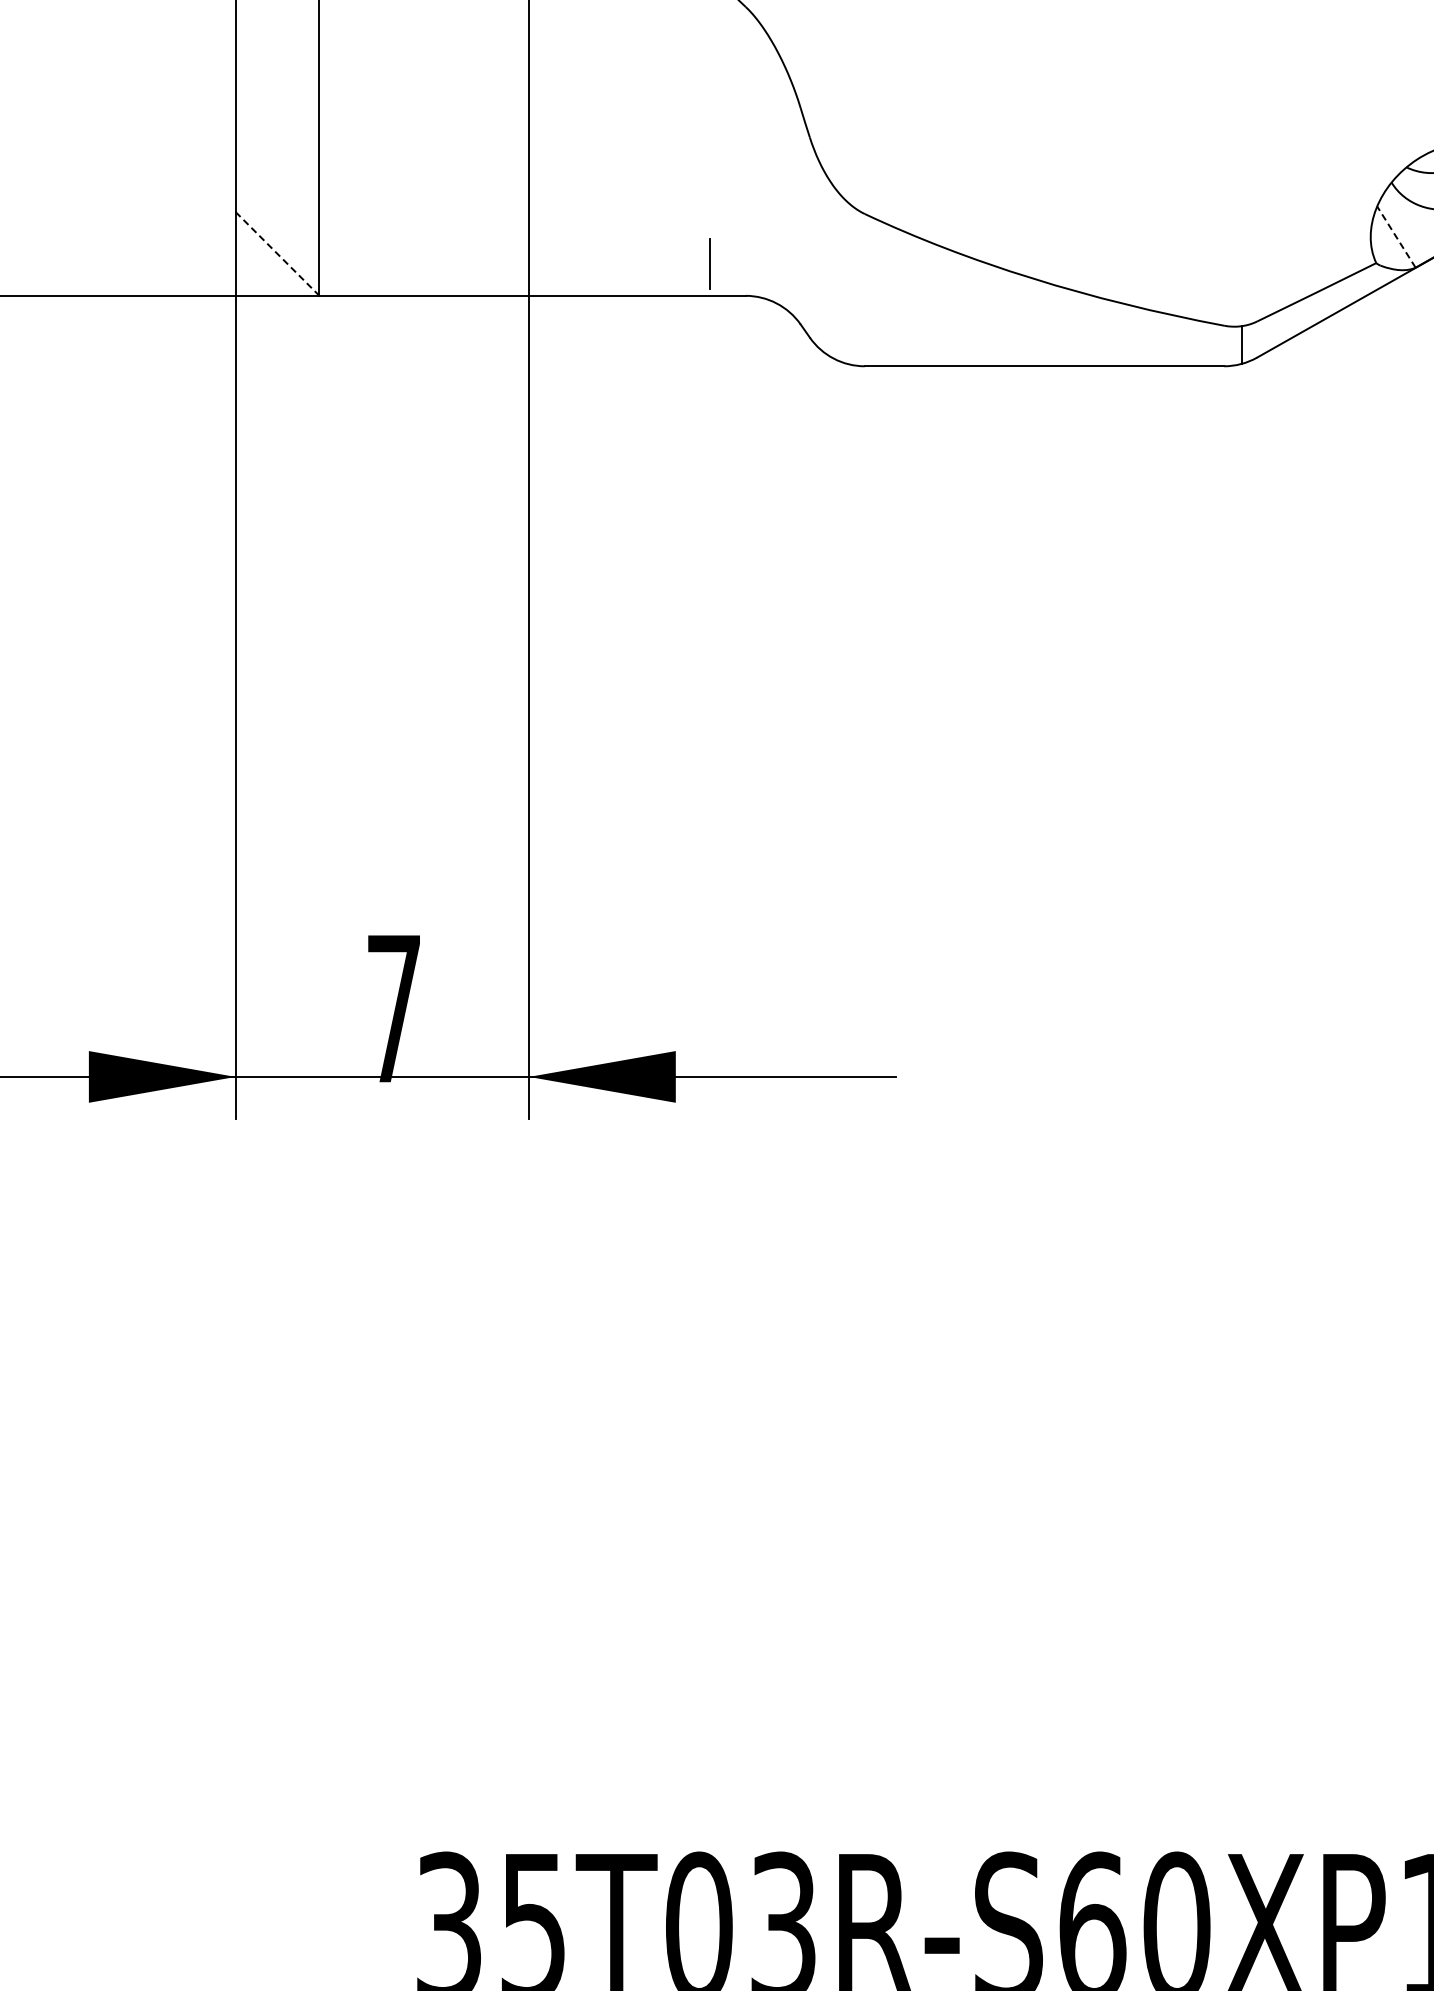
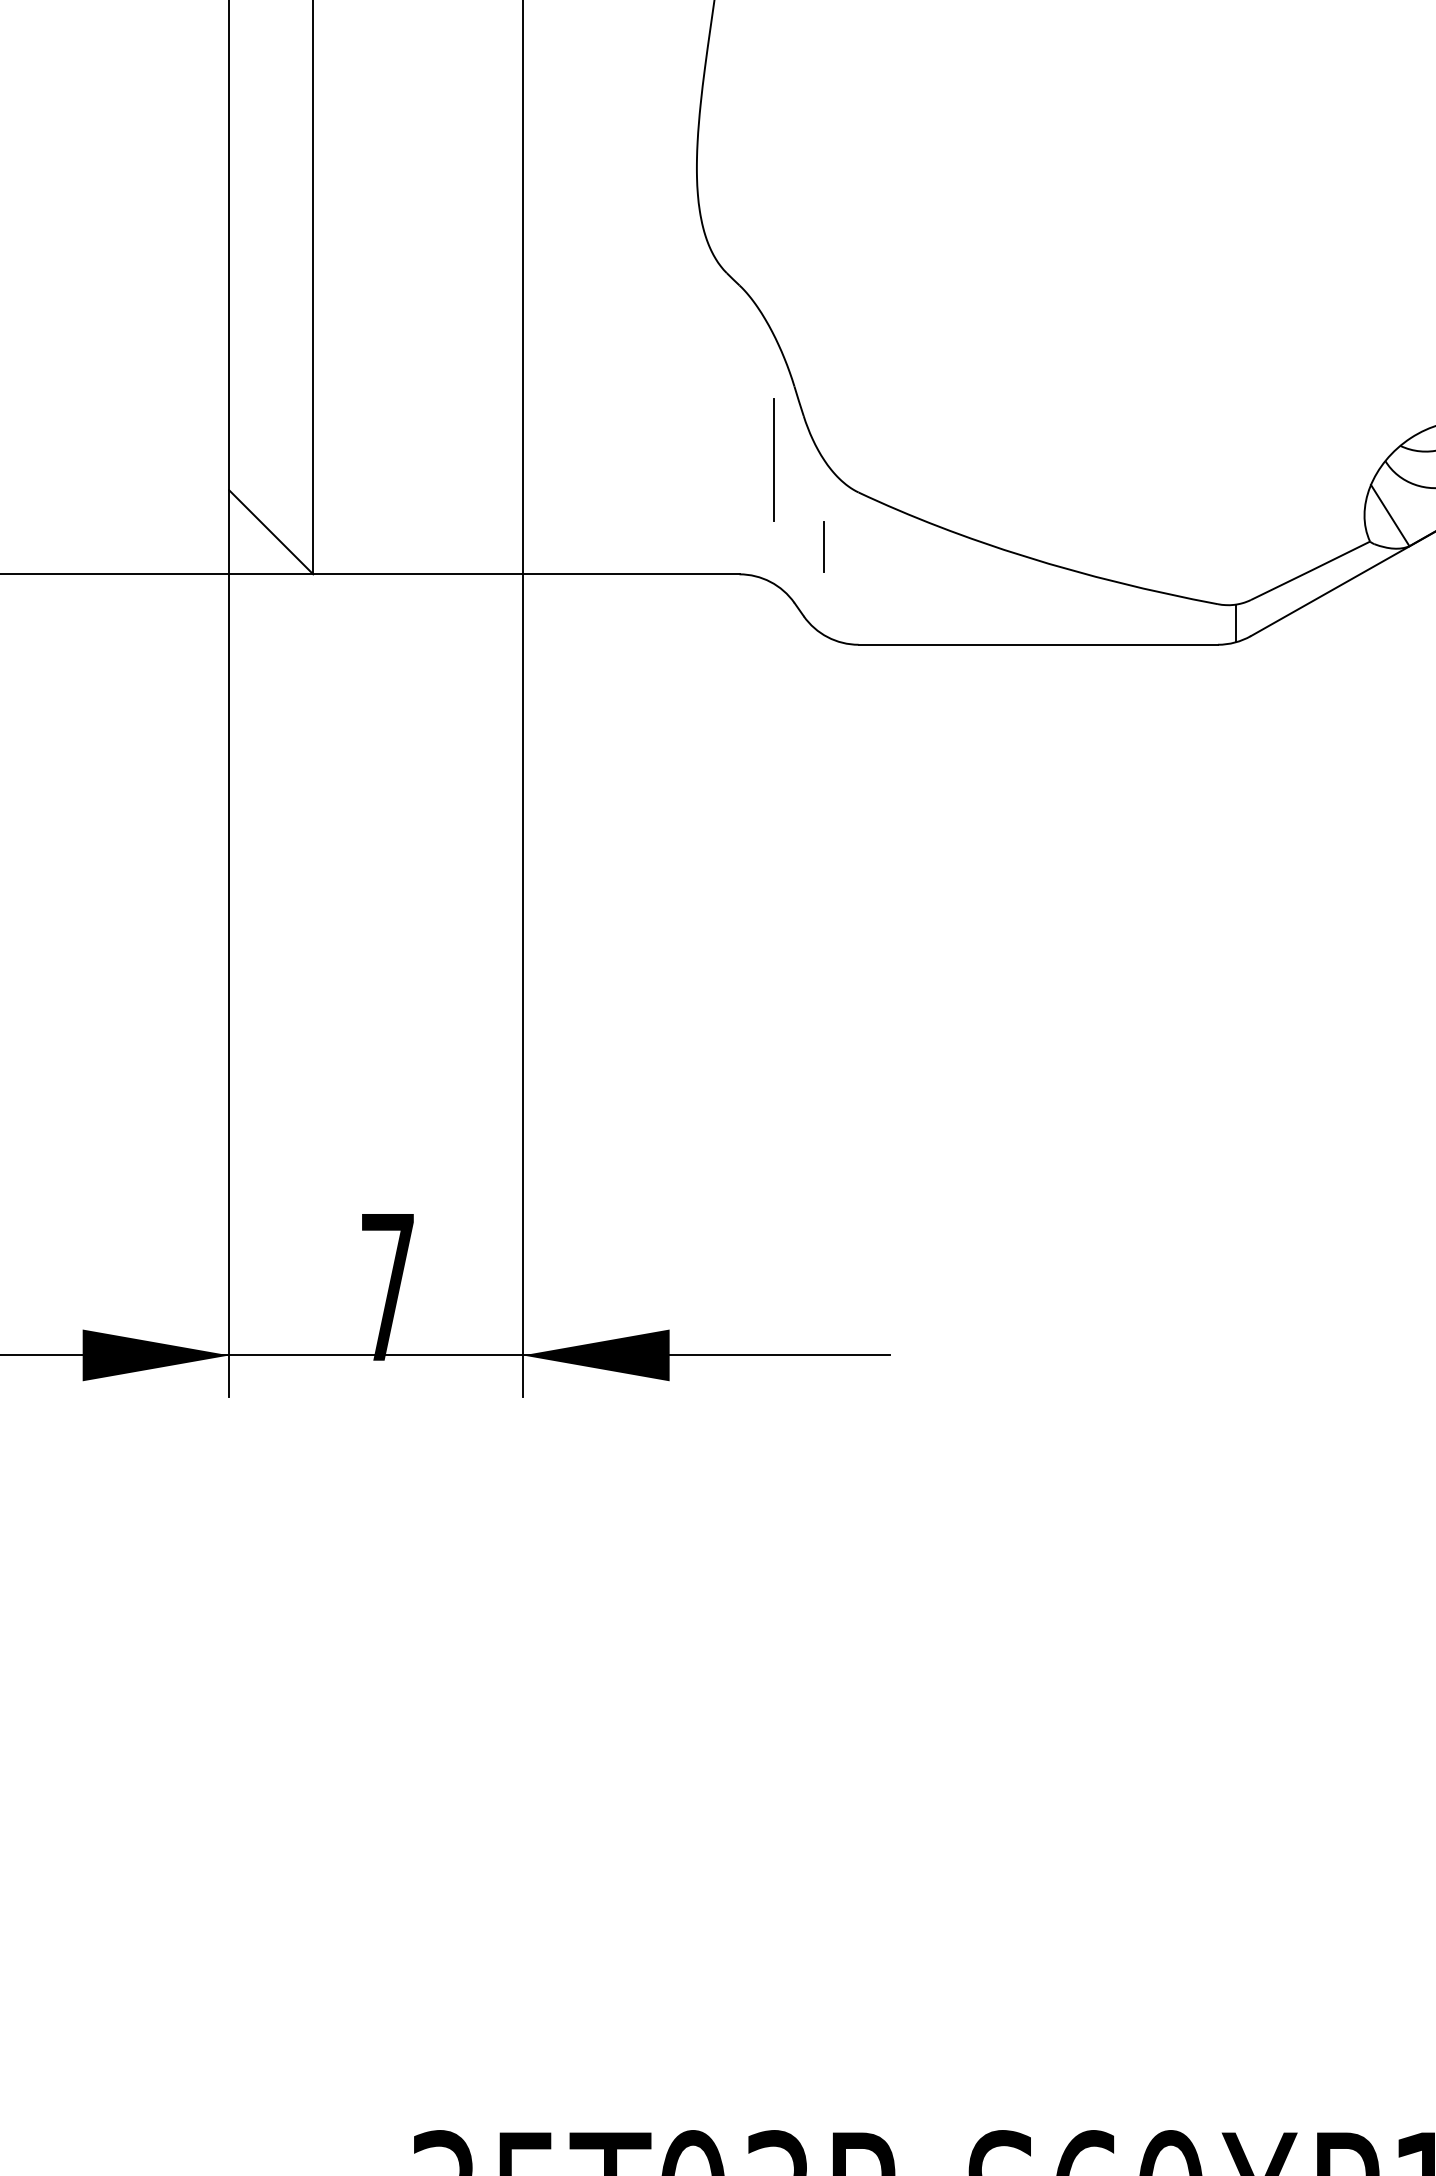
line: (779, 181) -> (773, 459), added
line: (1395, 237) -> (1389, 515), dashed -> solid
line: (277, 254) -> (271, 532), dashed -> solid
line: (709, 263) -> (823, 546), moved

